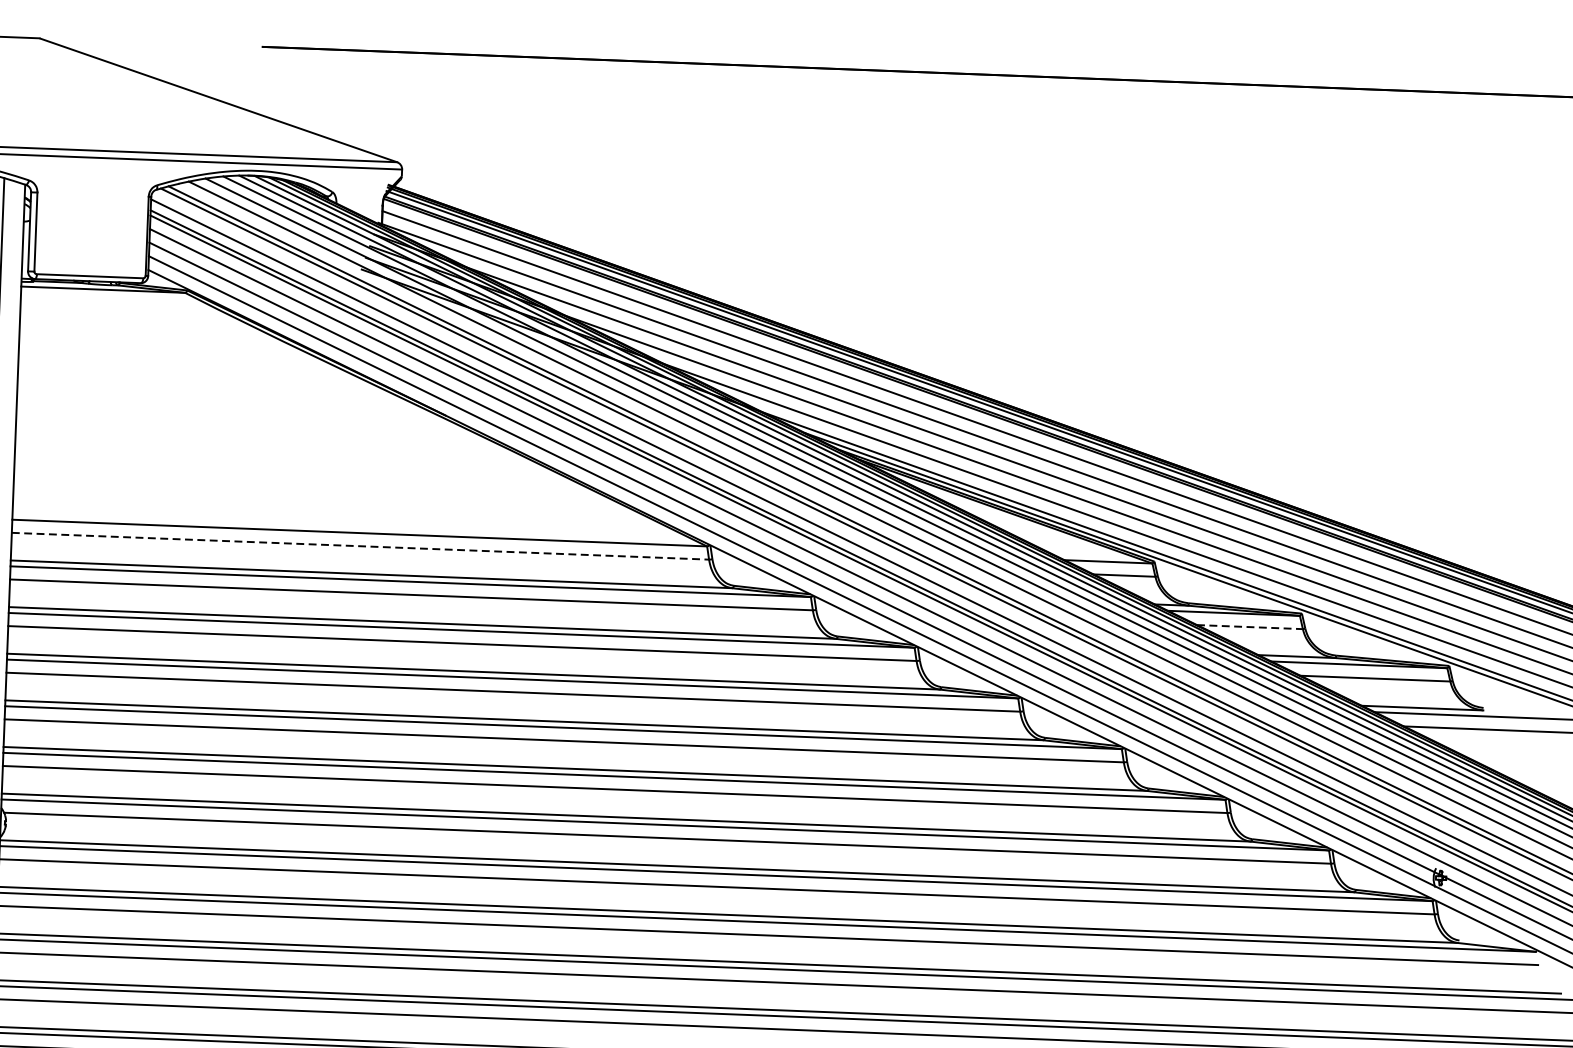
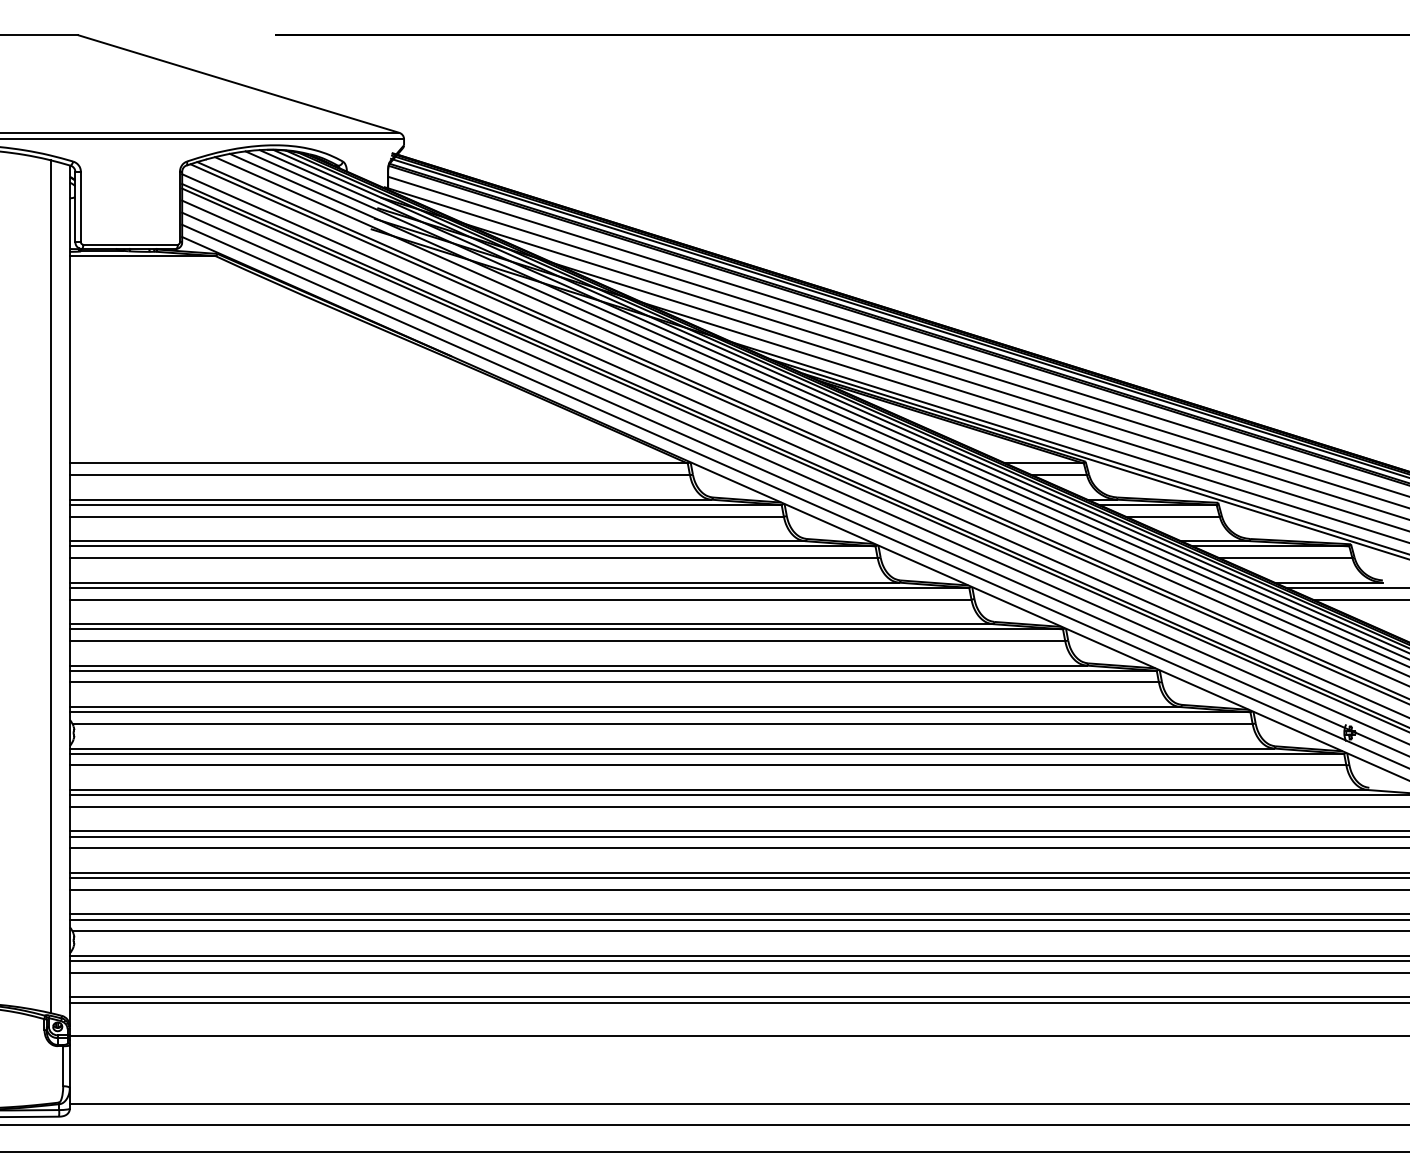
line: (361, 546) -> (380, 475), dashed -> solid
line: (1250, 627) -> (1173, 516), dashed -> solid

